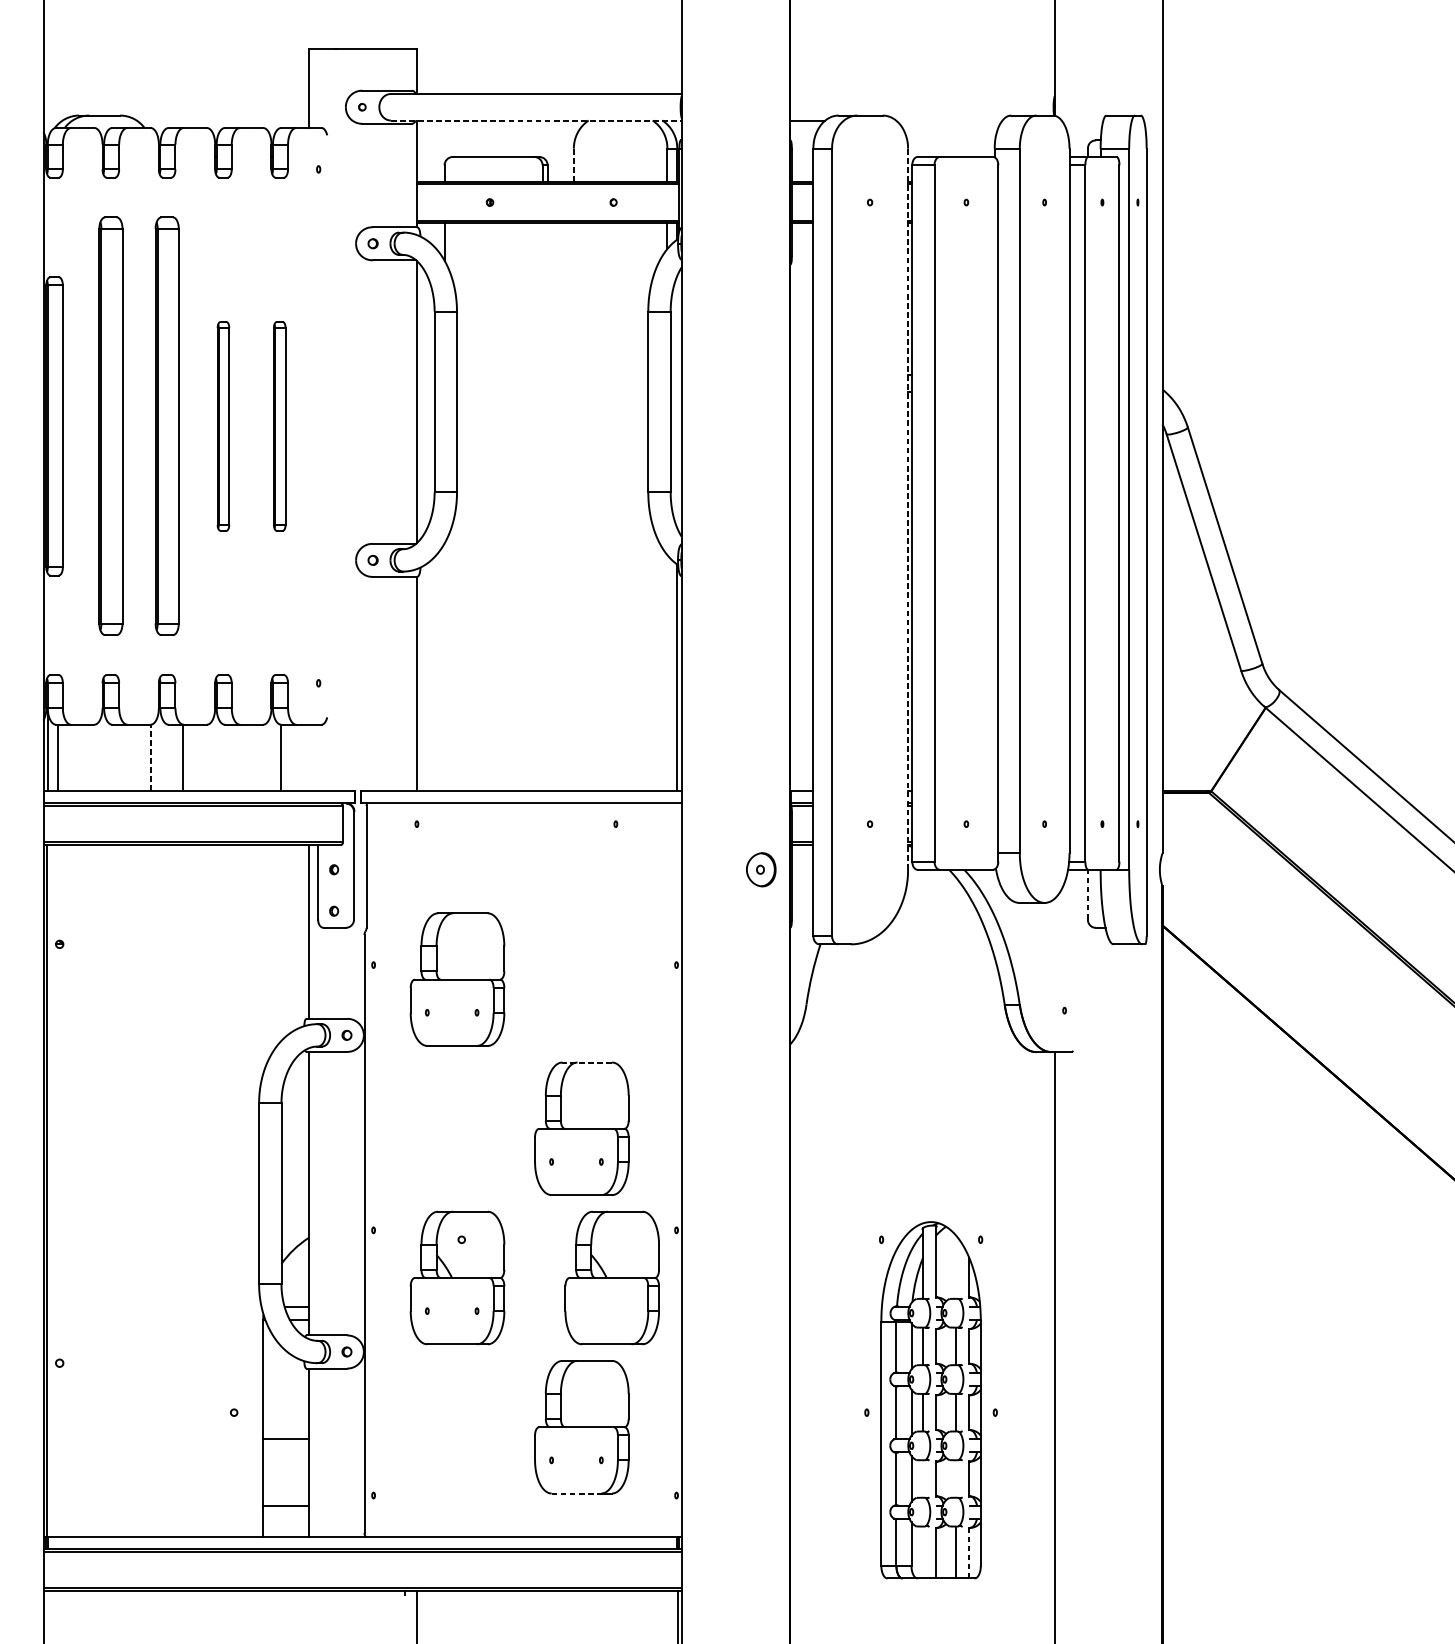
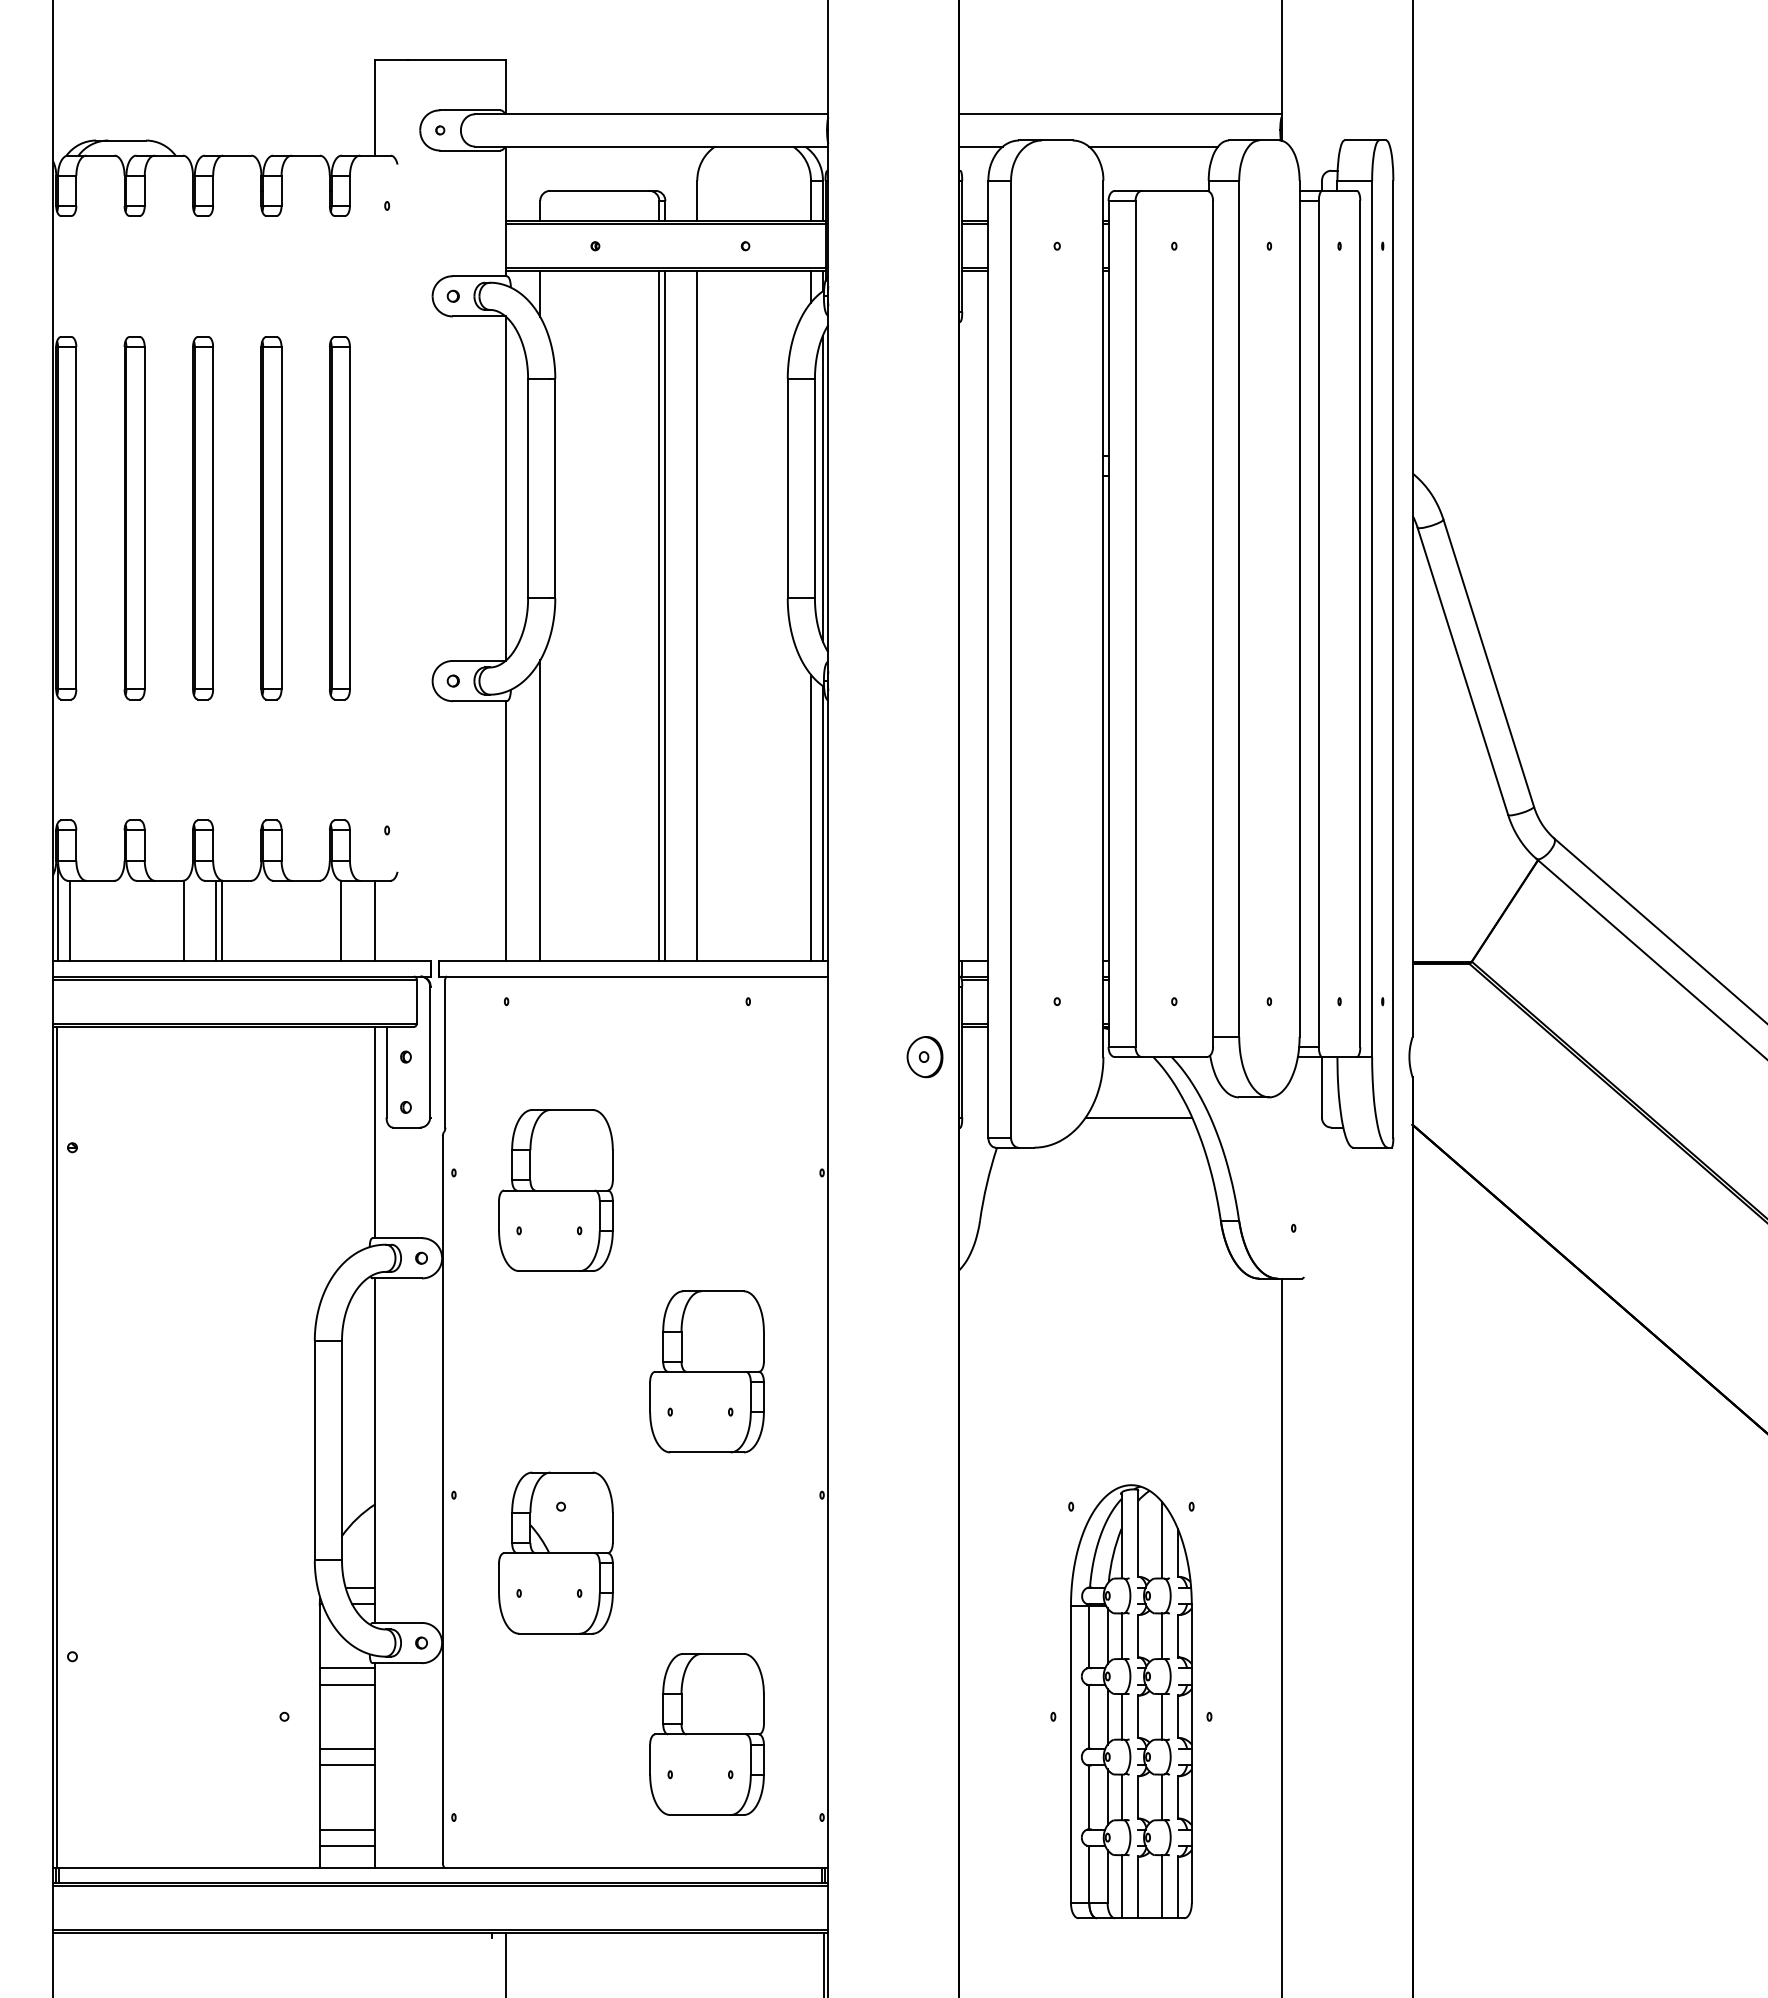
line: (922, 94) -> (1120, 114), added
line: (536, 120) -> (651, 146), dashed -> solid
line: (949, 120) -> (1153, 146), added
line: (574, 164) -> (697, 200), dashed -> solid
line: (676, 401) -> (822, 488), added
part: (110, 426) -> (134, 518), size x0.71
part: (166, 426) -> (202, 518), size x0.71
part: (223, 426) -> (271, 518), size x1.43
part: (279, 426) -> (339, 518), size x1.43
line: (542, 507) -> (659, 616), added
line: (547, 507) -> (665, 616), added
line: (574, 507) -> (697, 616), added
line: (908, 508) -> (1103, 618), dashed -> solid
line: (444, 666) -> (540, 810), added
line: (667, 672) -> (810, 817), added
line: (151, 757) -> (183, 920), dashed -> solid
line: (177, 757) -> (215, 920), added
line: (309, 757) -> (375, 920), added
line: (1087, 894) -> (1321, 1086), dashed -> solid
line: (936, 919) -> (1138, 1117), added
line: (587, 1062) -> (713, 1291), dashed -> solid
line: (955, 1266) -> (1161, 1539), added
part: (611, 1277) -> (743, 1552), removed
line: (286, 1372) -> (347, 1668), added
line: (286, 1386) -> (347, 1684), added
line: (286, 1452) -> (347, 1765), added
line: (922, 1479) -> (1121, 1797), added
line: (955, 1479) -> (1161, 1797), added
line: (576, 1493) -> (700, 1815), dashed -> solid
line: (286, 1518) -> (347, 1845), added
line: (922, 1552) -> (1121, 1886), added
line: (969, 1553) -> (1177, 1887), dashed -> solid

